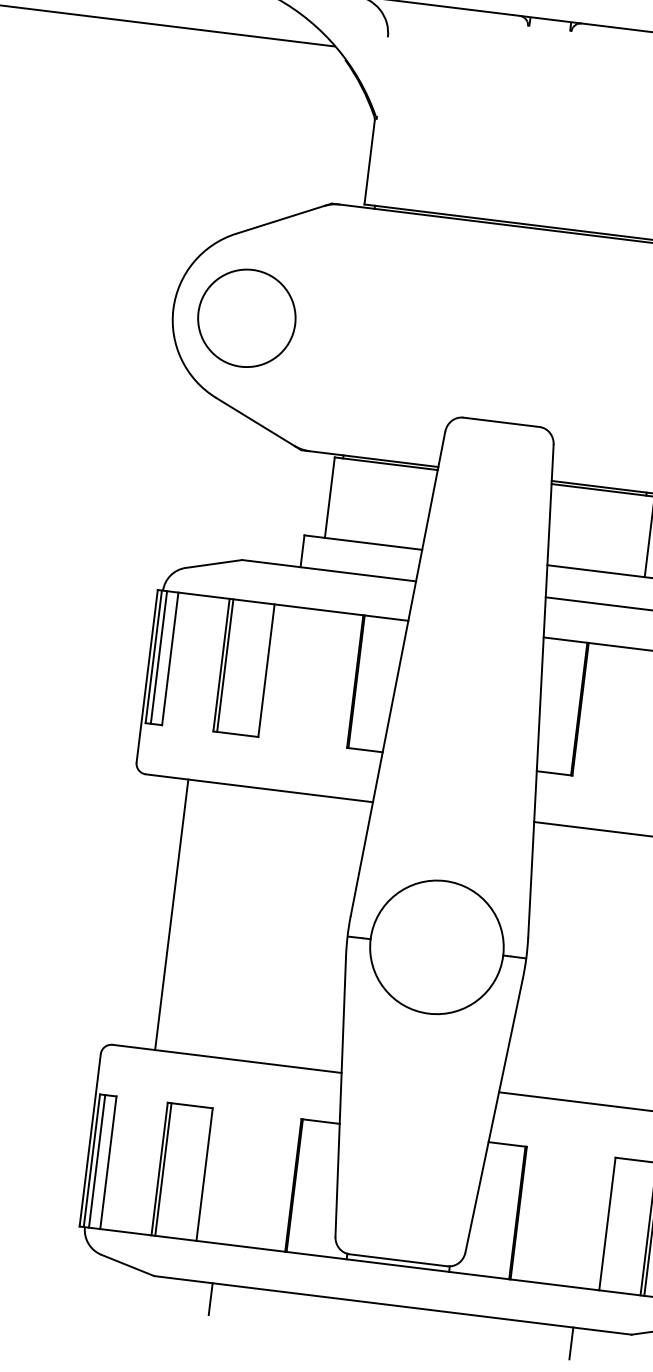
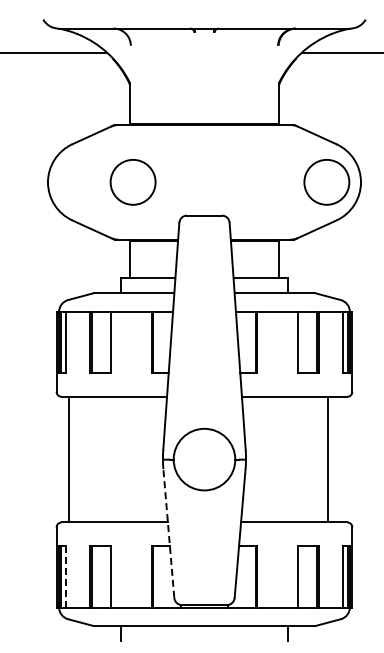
circle: (245, 318) -> (132, 182), moved
line: (172, 914) -> (69, 459), moved
line: (339, 1096) -> (168, 533), solid -> dashed
line: (109, 1162) -> (66, 576), solid -> dashed

